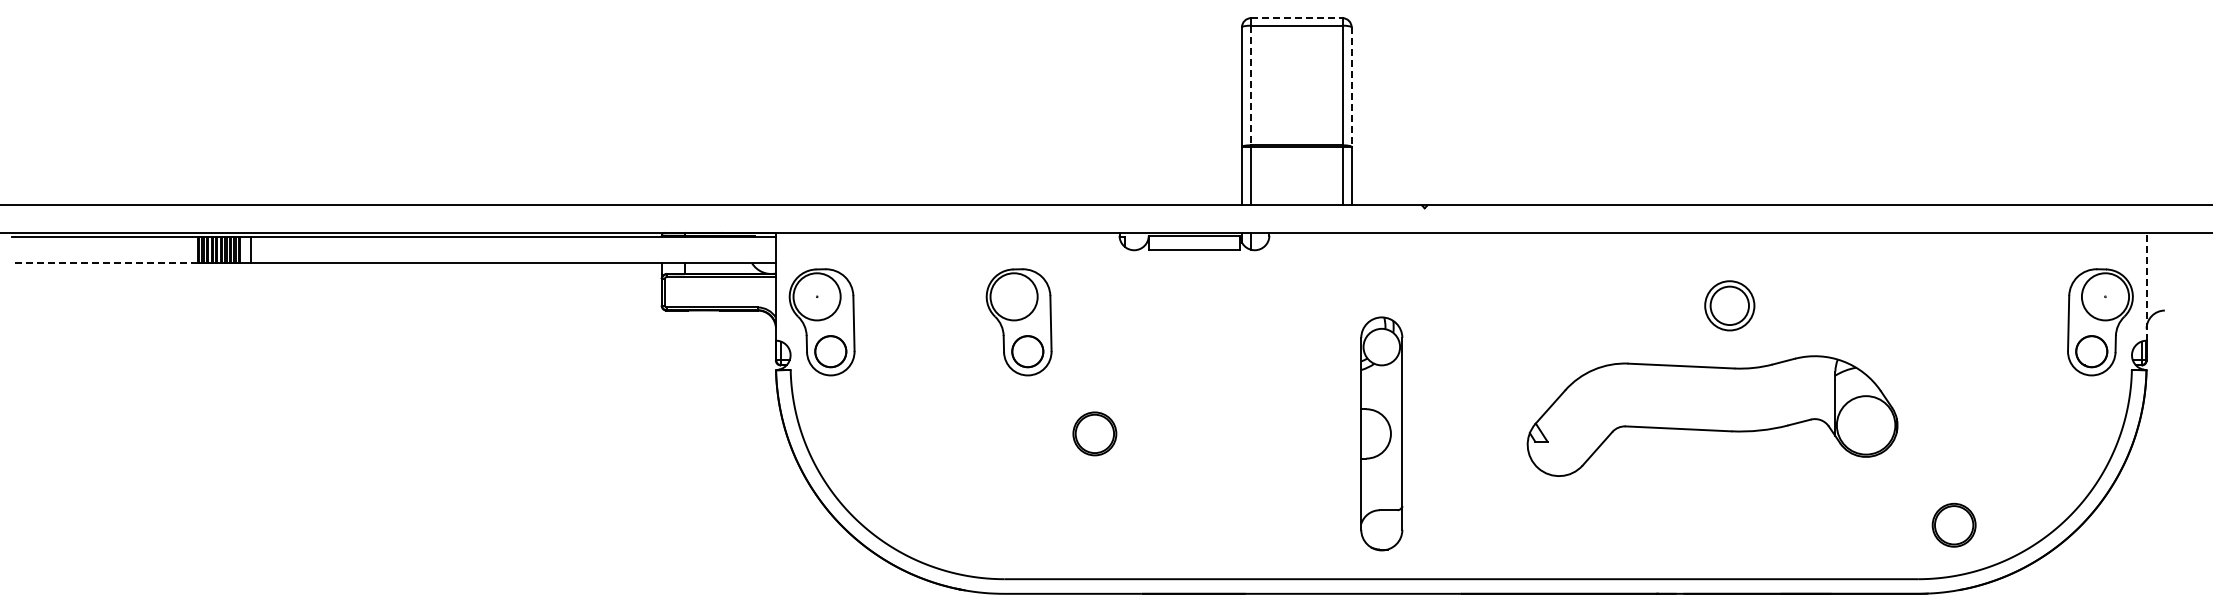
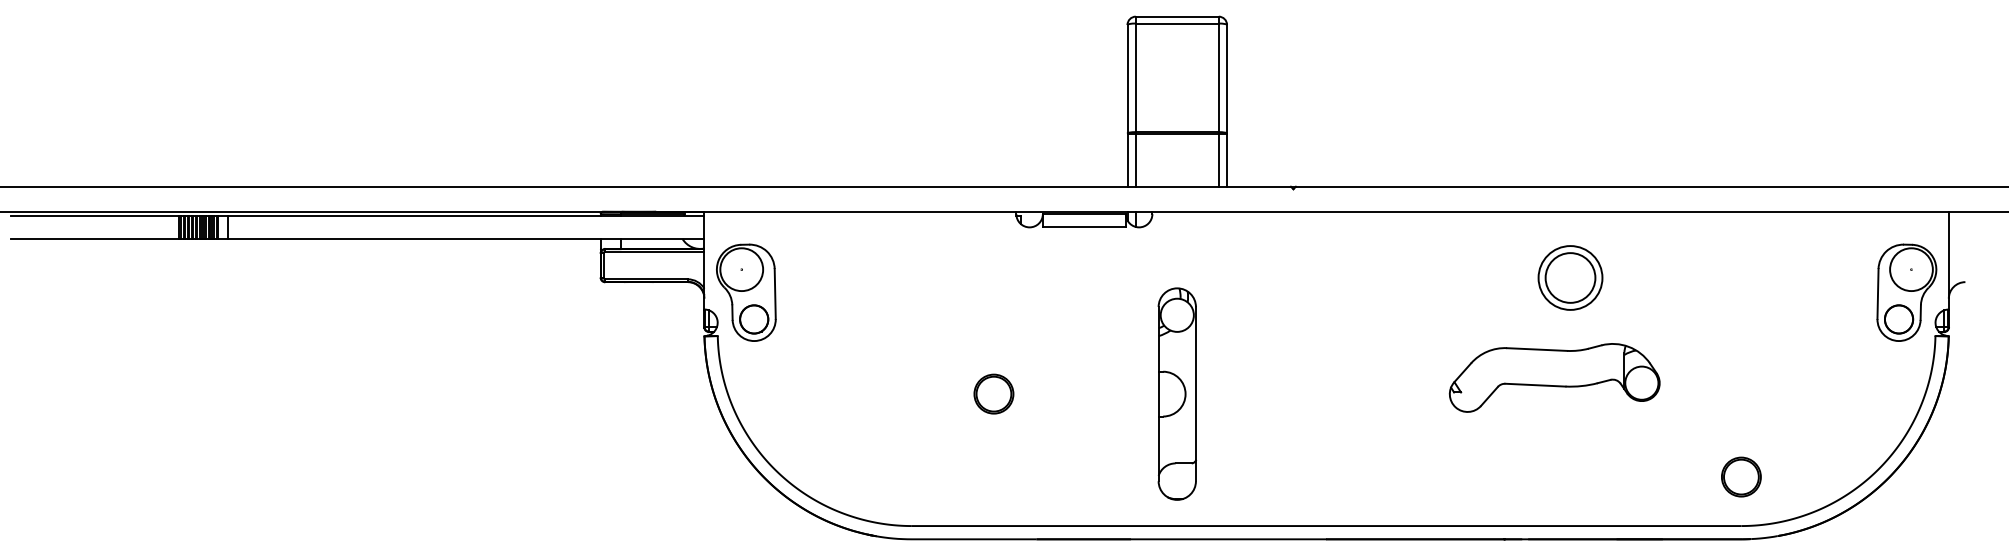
line: (1296, 18) -> (1177, 16), dashed -> solid
line: (1251, 85) -> (1136, 77), dashed -> solid
line: (1351, 87) -> (1226, 79), dashed -> solid
line: (104, 263) -> (94, 239), dashed -> solid
line: (2146, 286) -> (1948, 260), dashed -> solid
part: (1729, 305) -> (1570, 277), size x1.43
part: (1018, 322) -> (924, 292), removed
part: (1712, 415) -> (1554, 377), size x0.62
part: (1381, 433) -> (1177, 393), moved
part: (1953, 524) -> (1740, 476), moved

